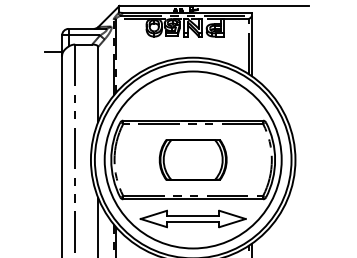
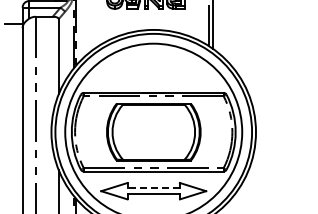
part: (192, 159) -> (153, 131), size x1.4
line: (192, 215) -> (153, 187), solid -> dashed

